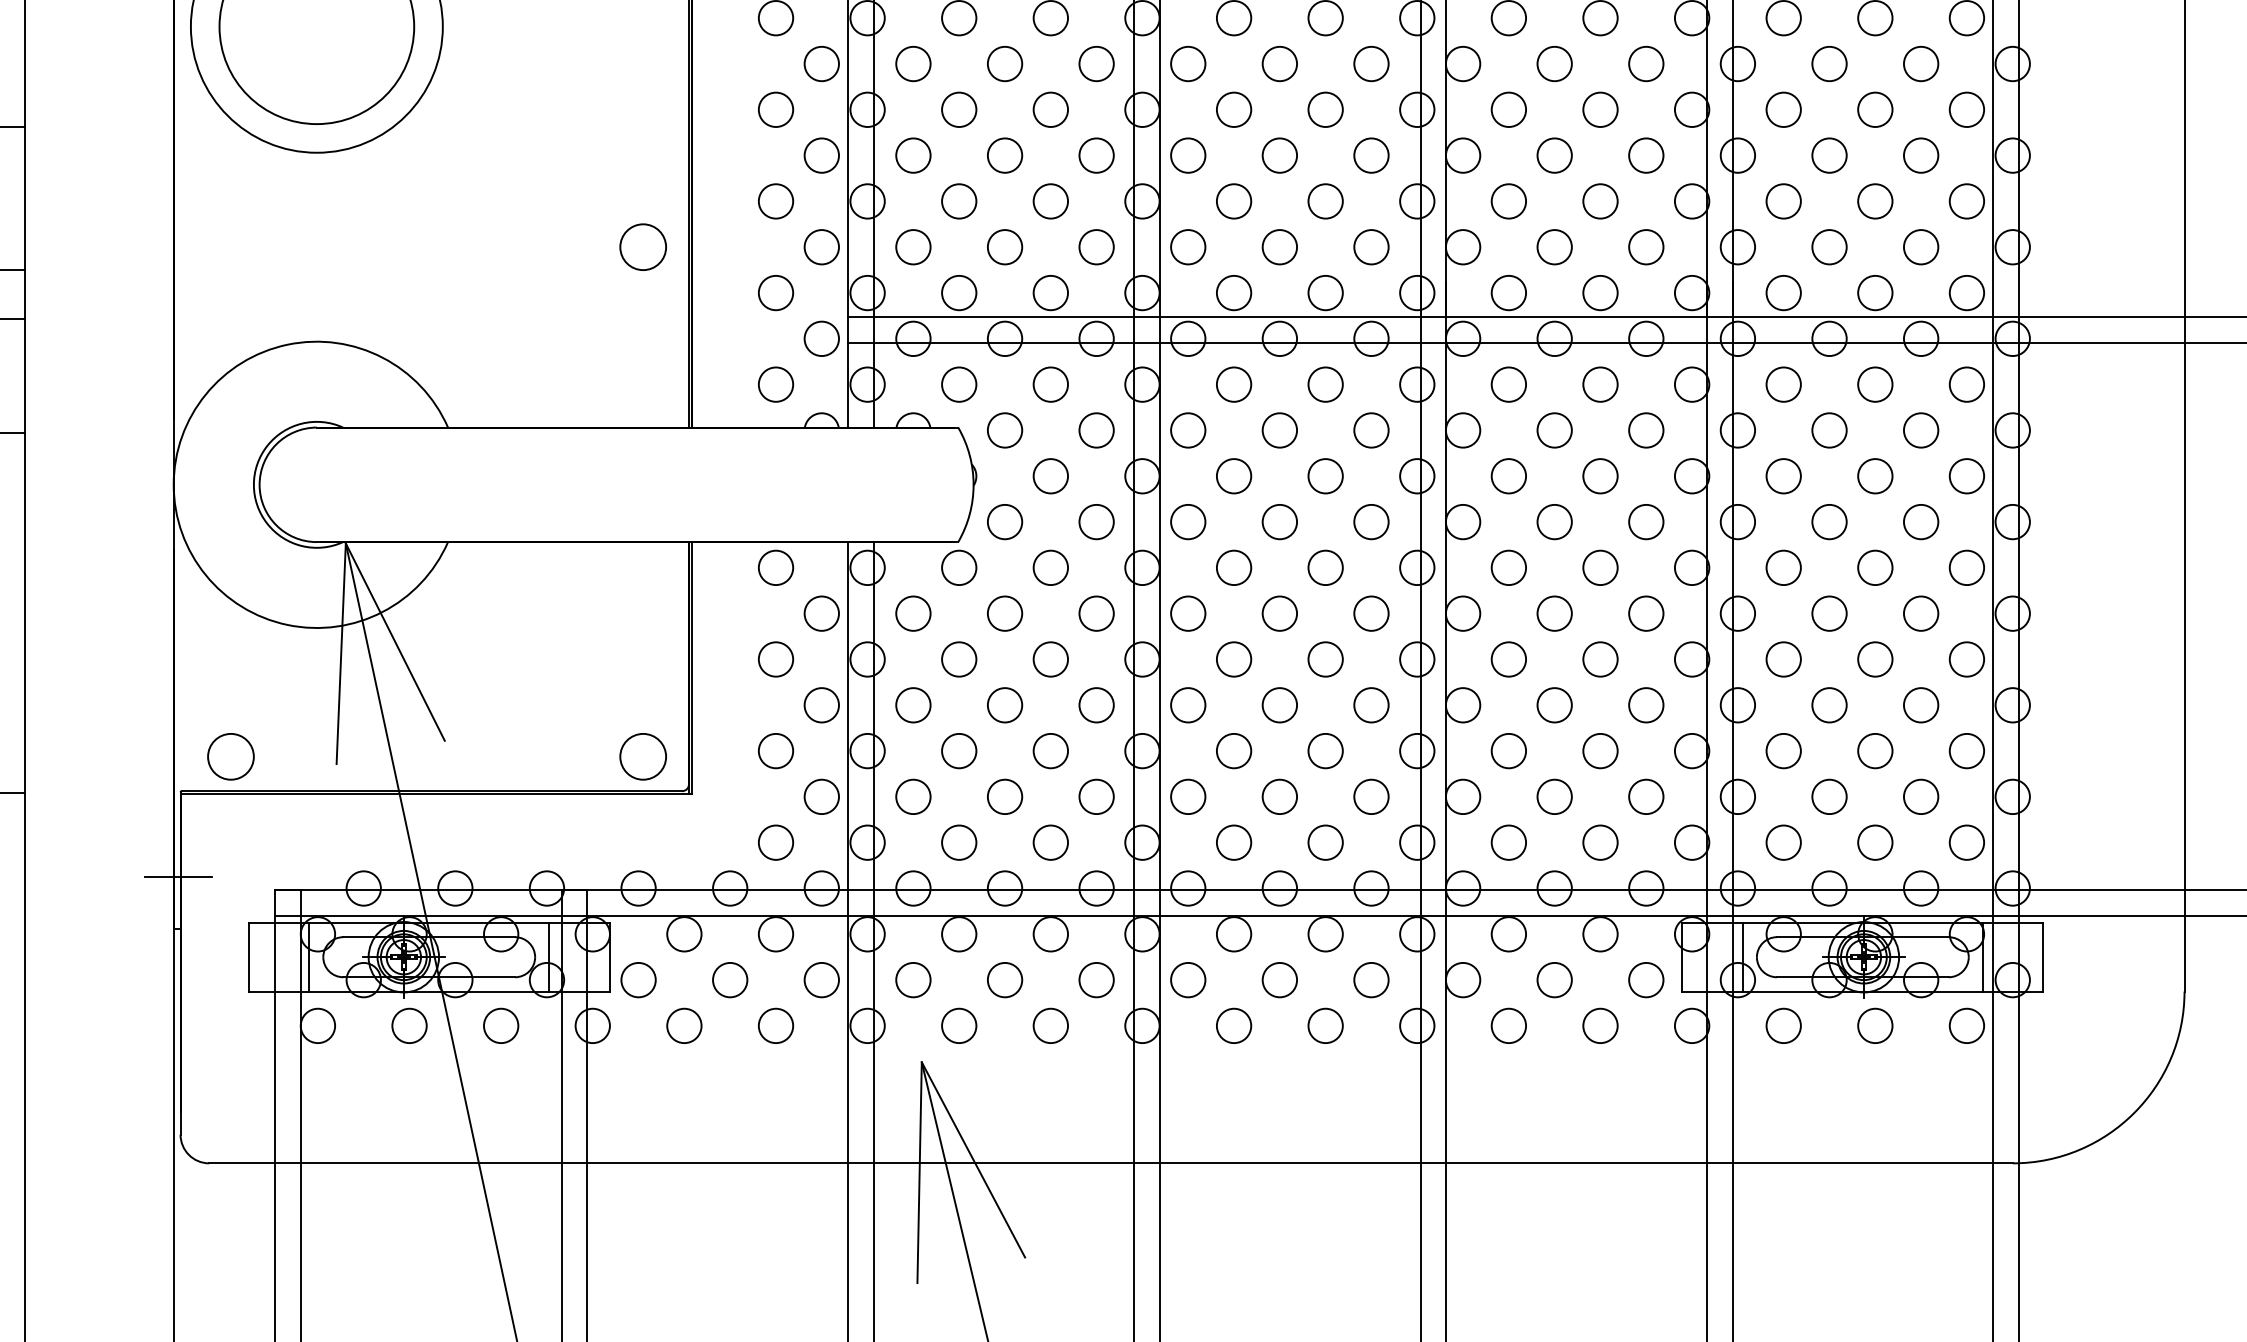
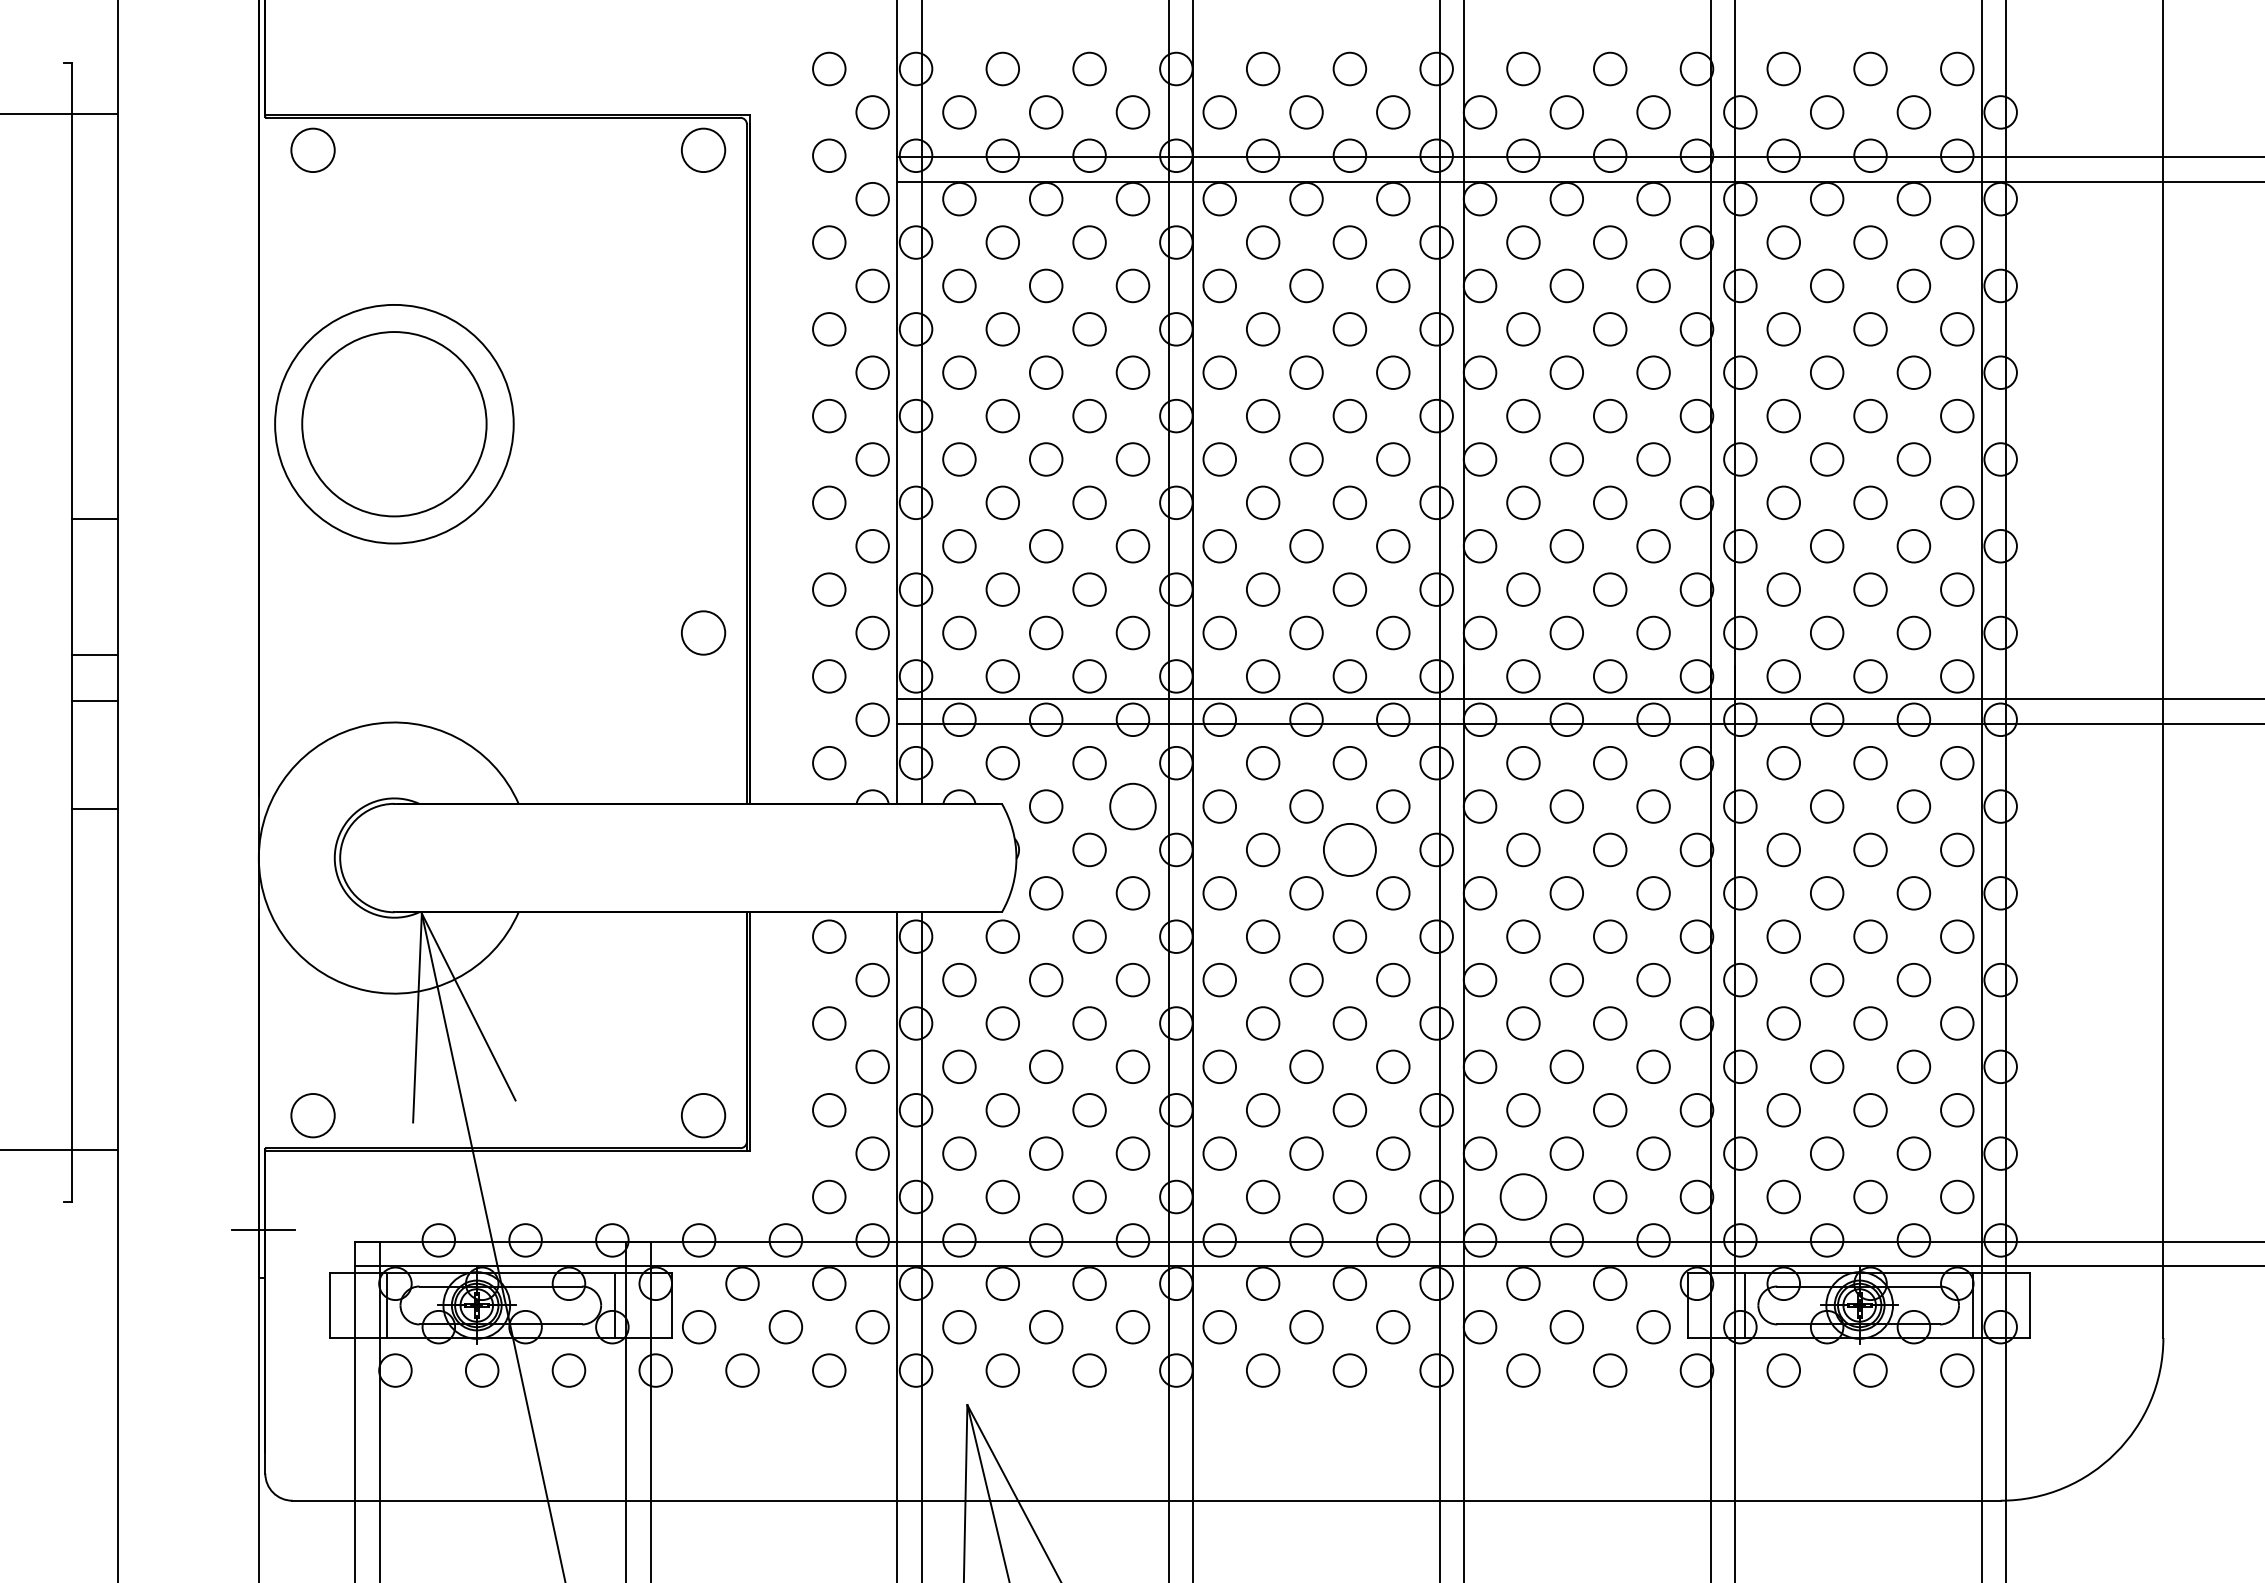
circle: (1096, 430) -> (1132, 806), size x1.4
circle: (1325, 475) -> (1349, 849), size x1.6
circle: (1508, 842) -> (1523, 1196), size x1.4

